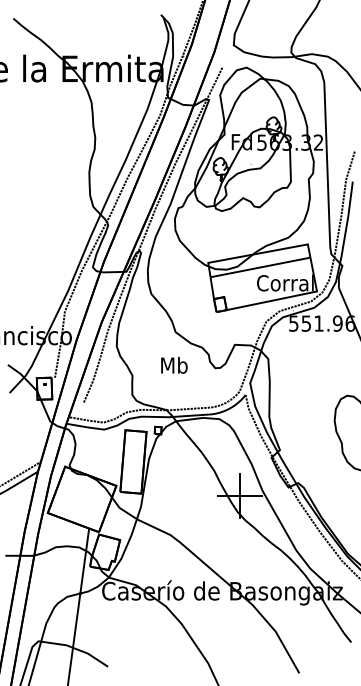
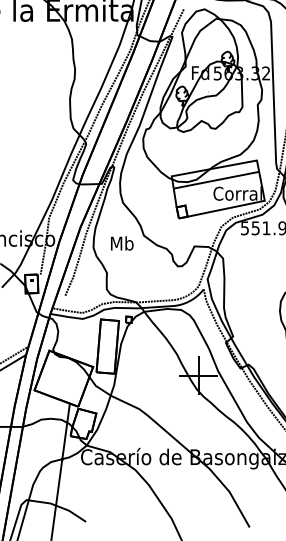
text: (174, 365) -> (122, 243), moved

